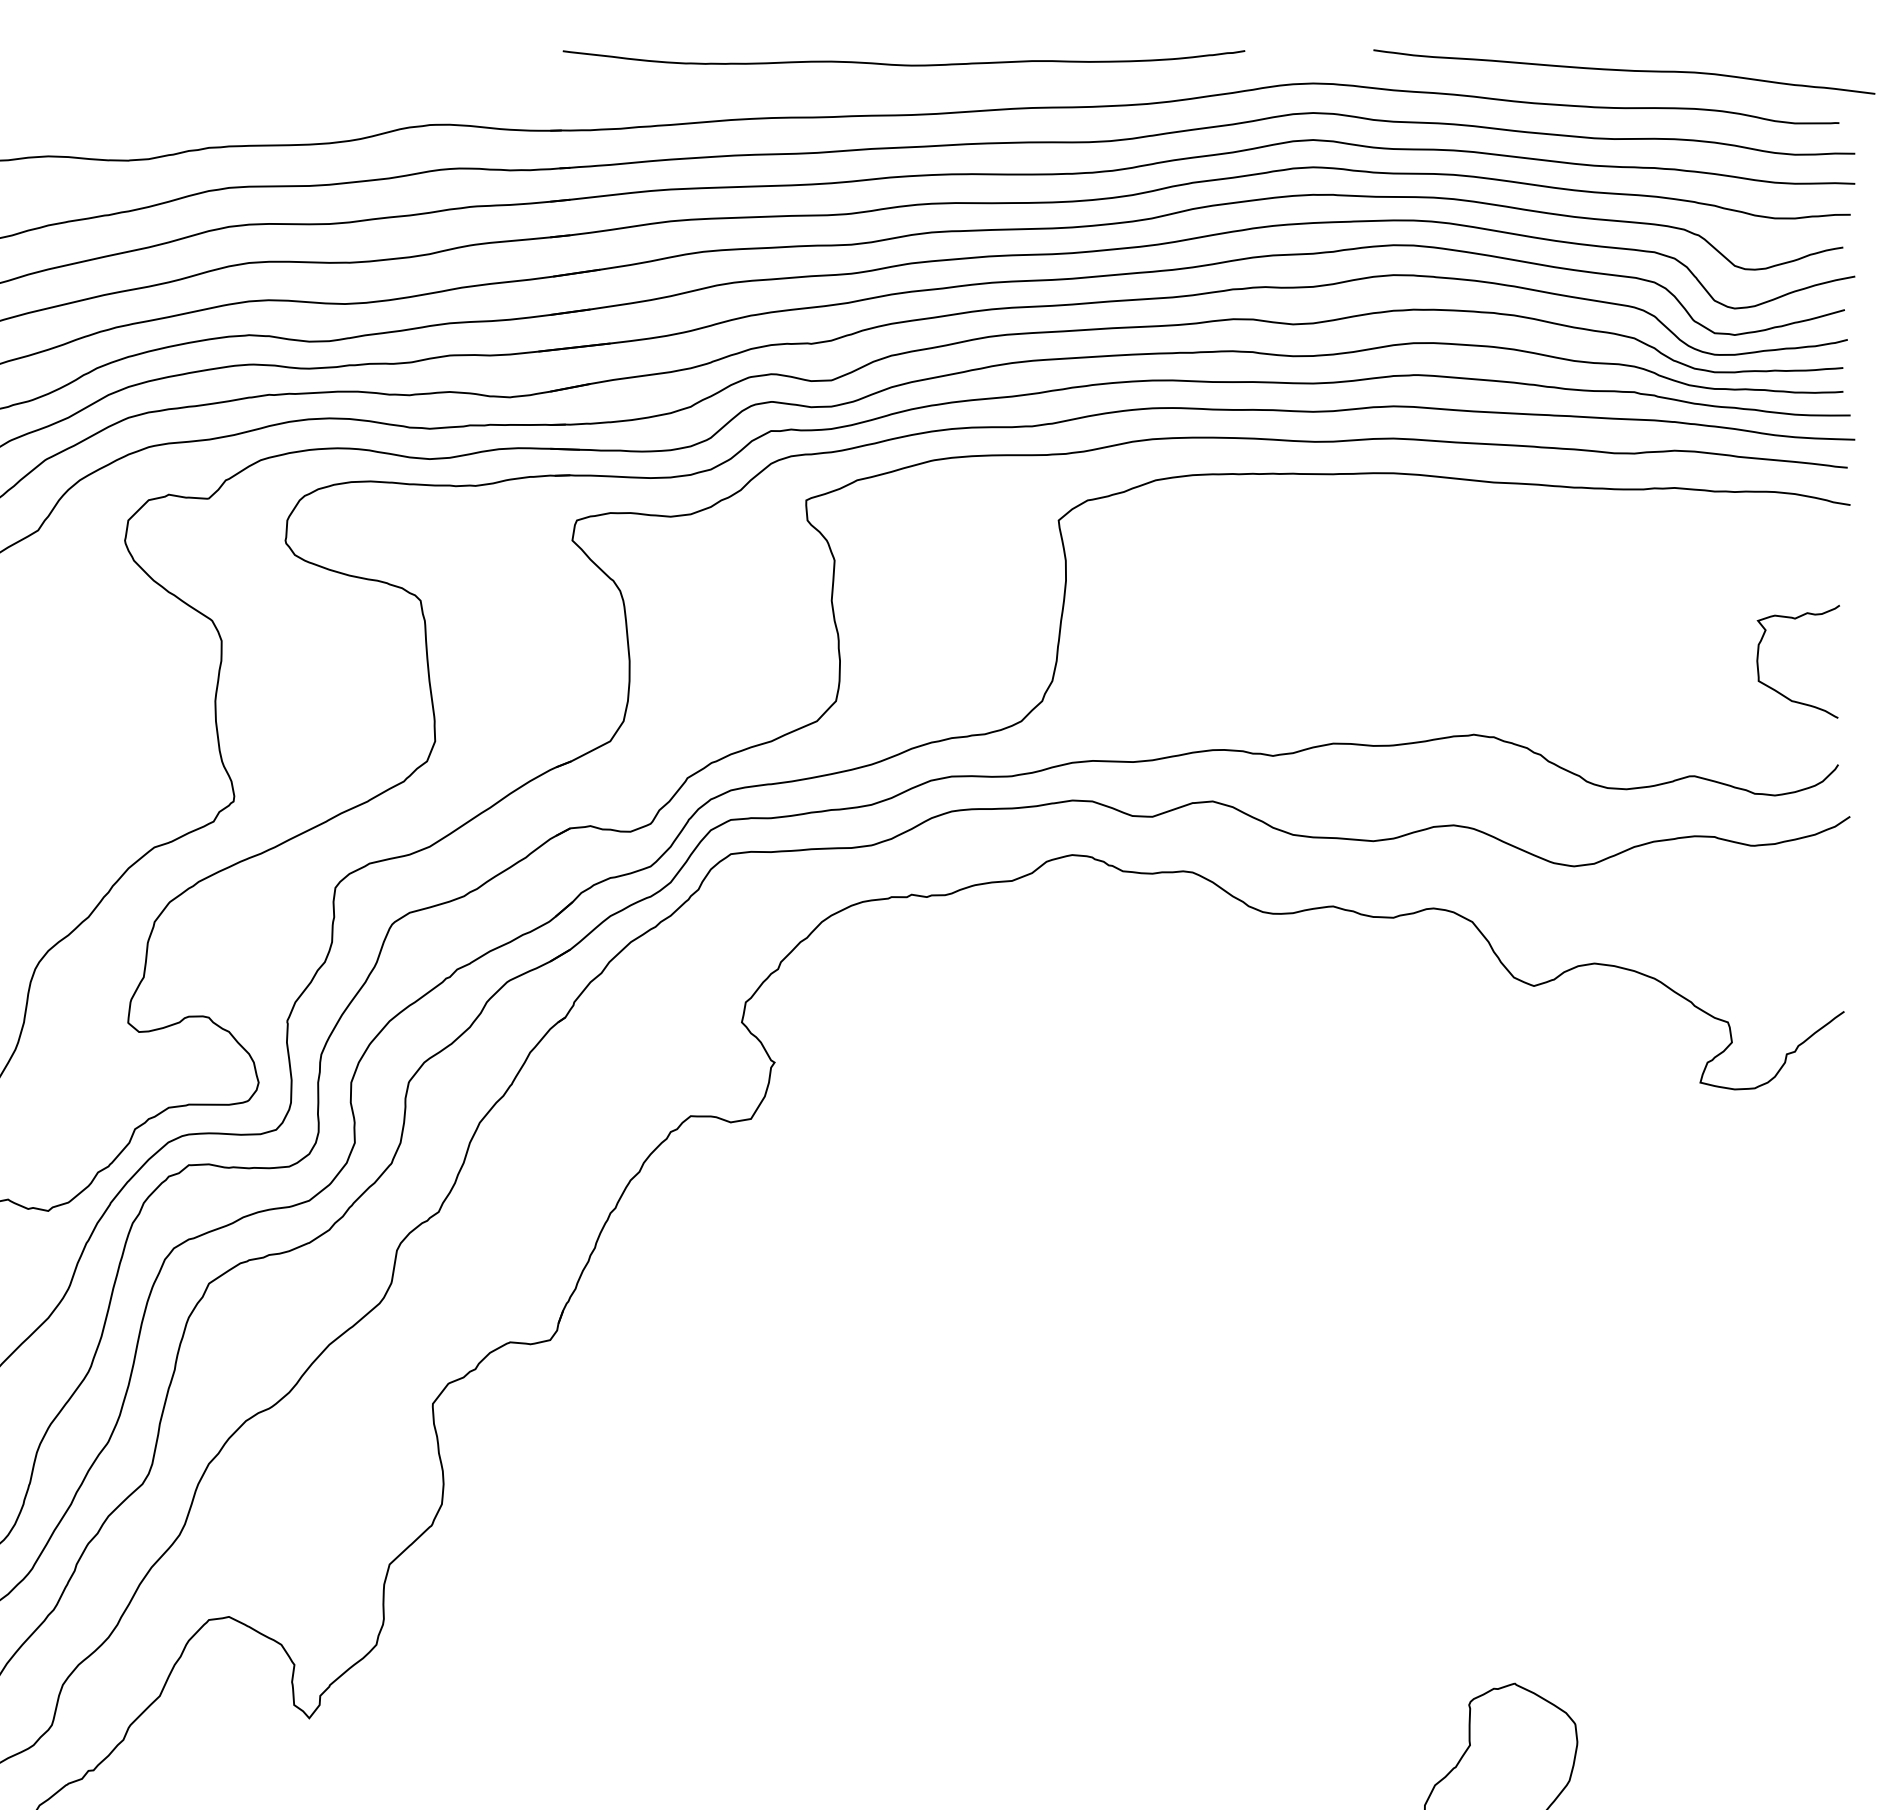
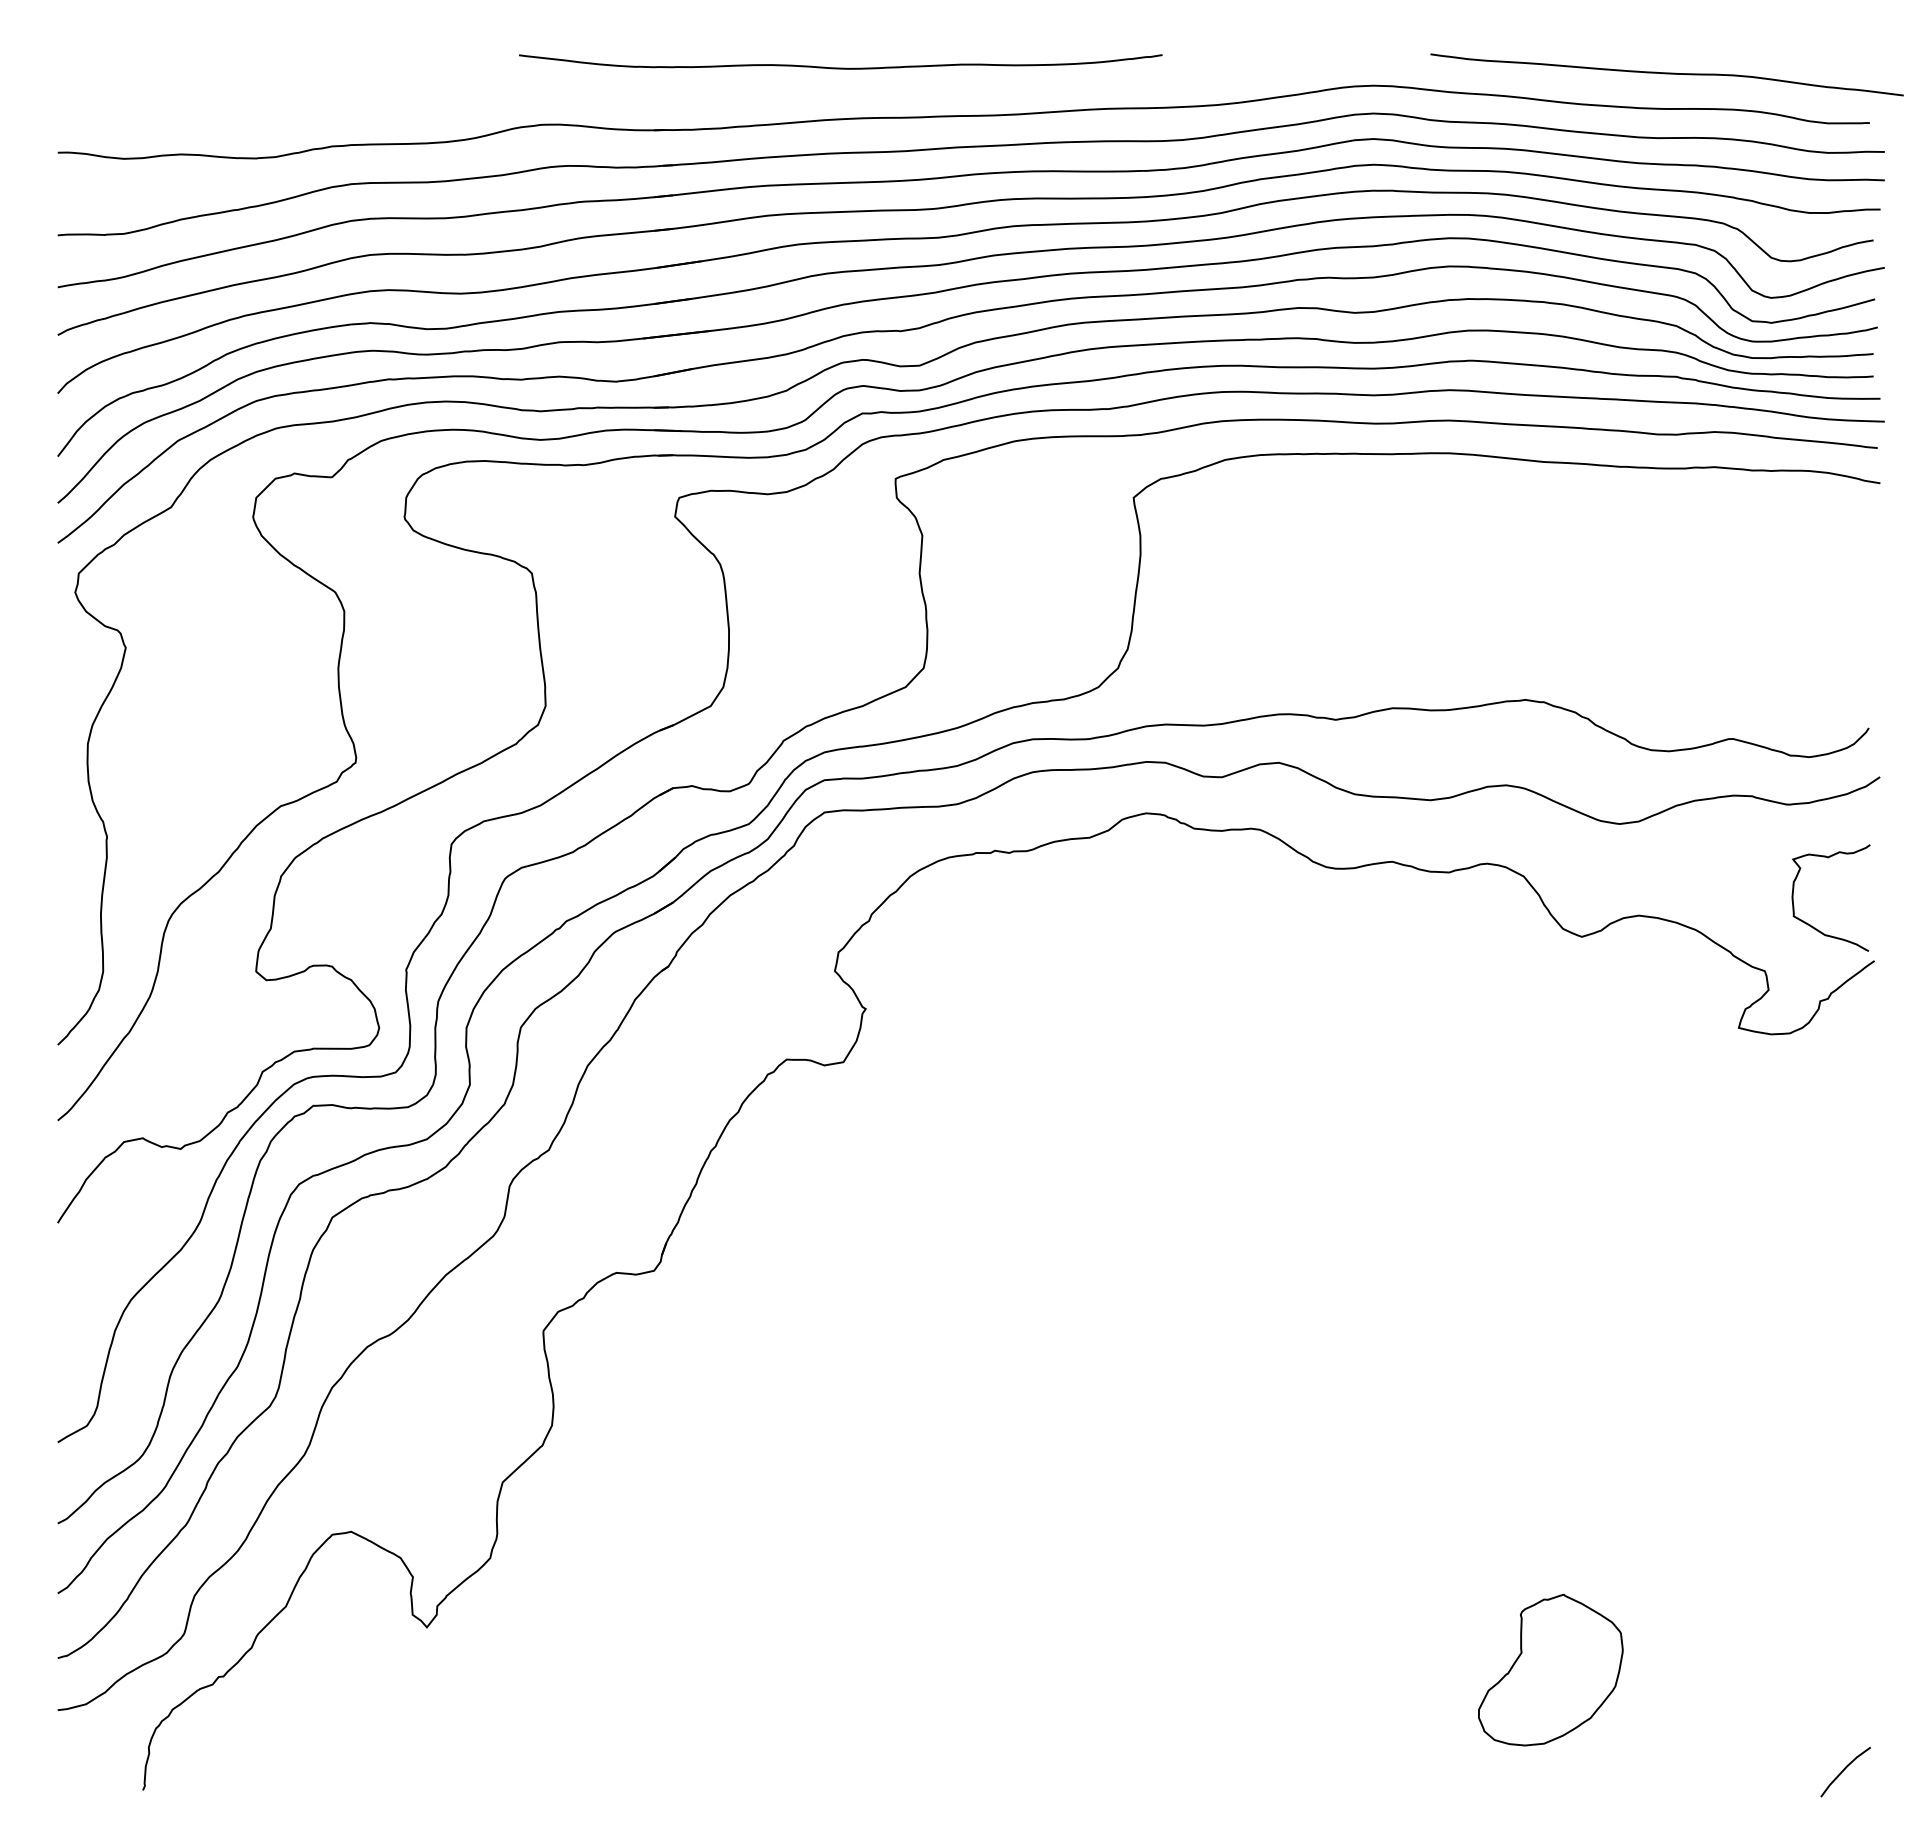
curve: (903, 64) -> (840, 67), moved
curve: (1781, 692) -> (1815, 927), moved

